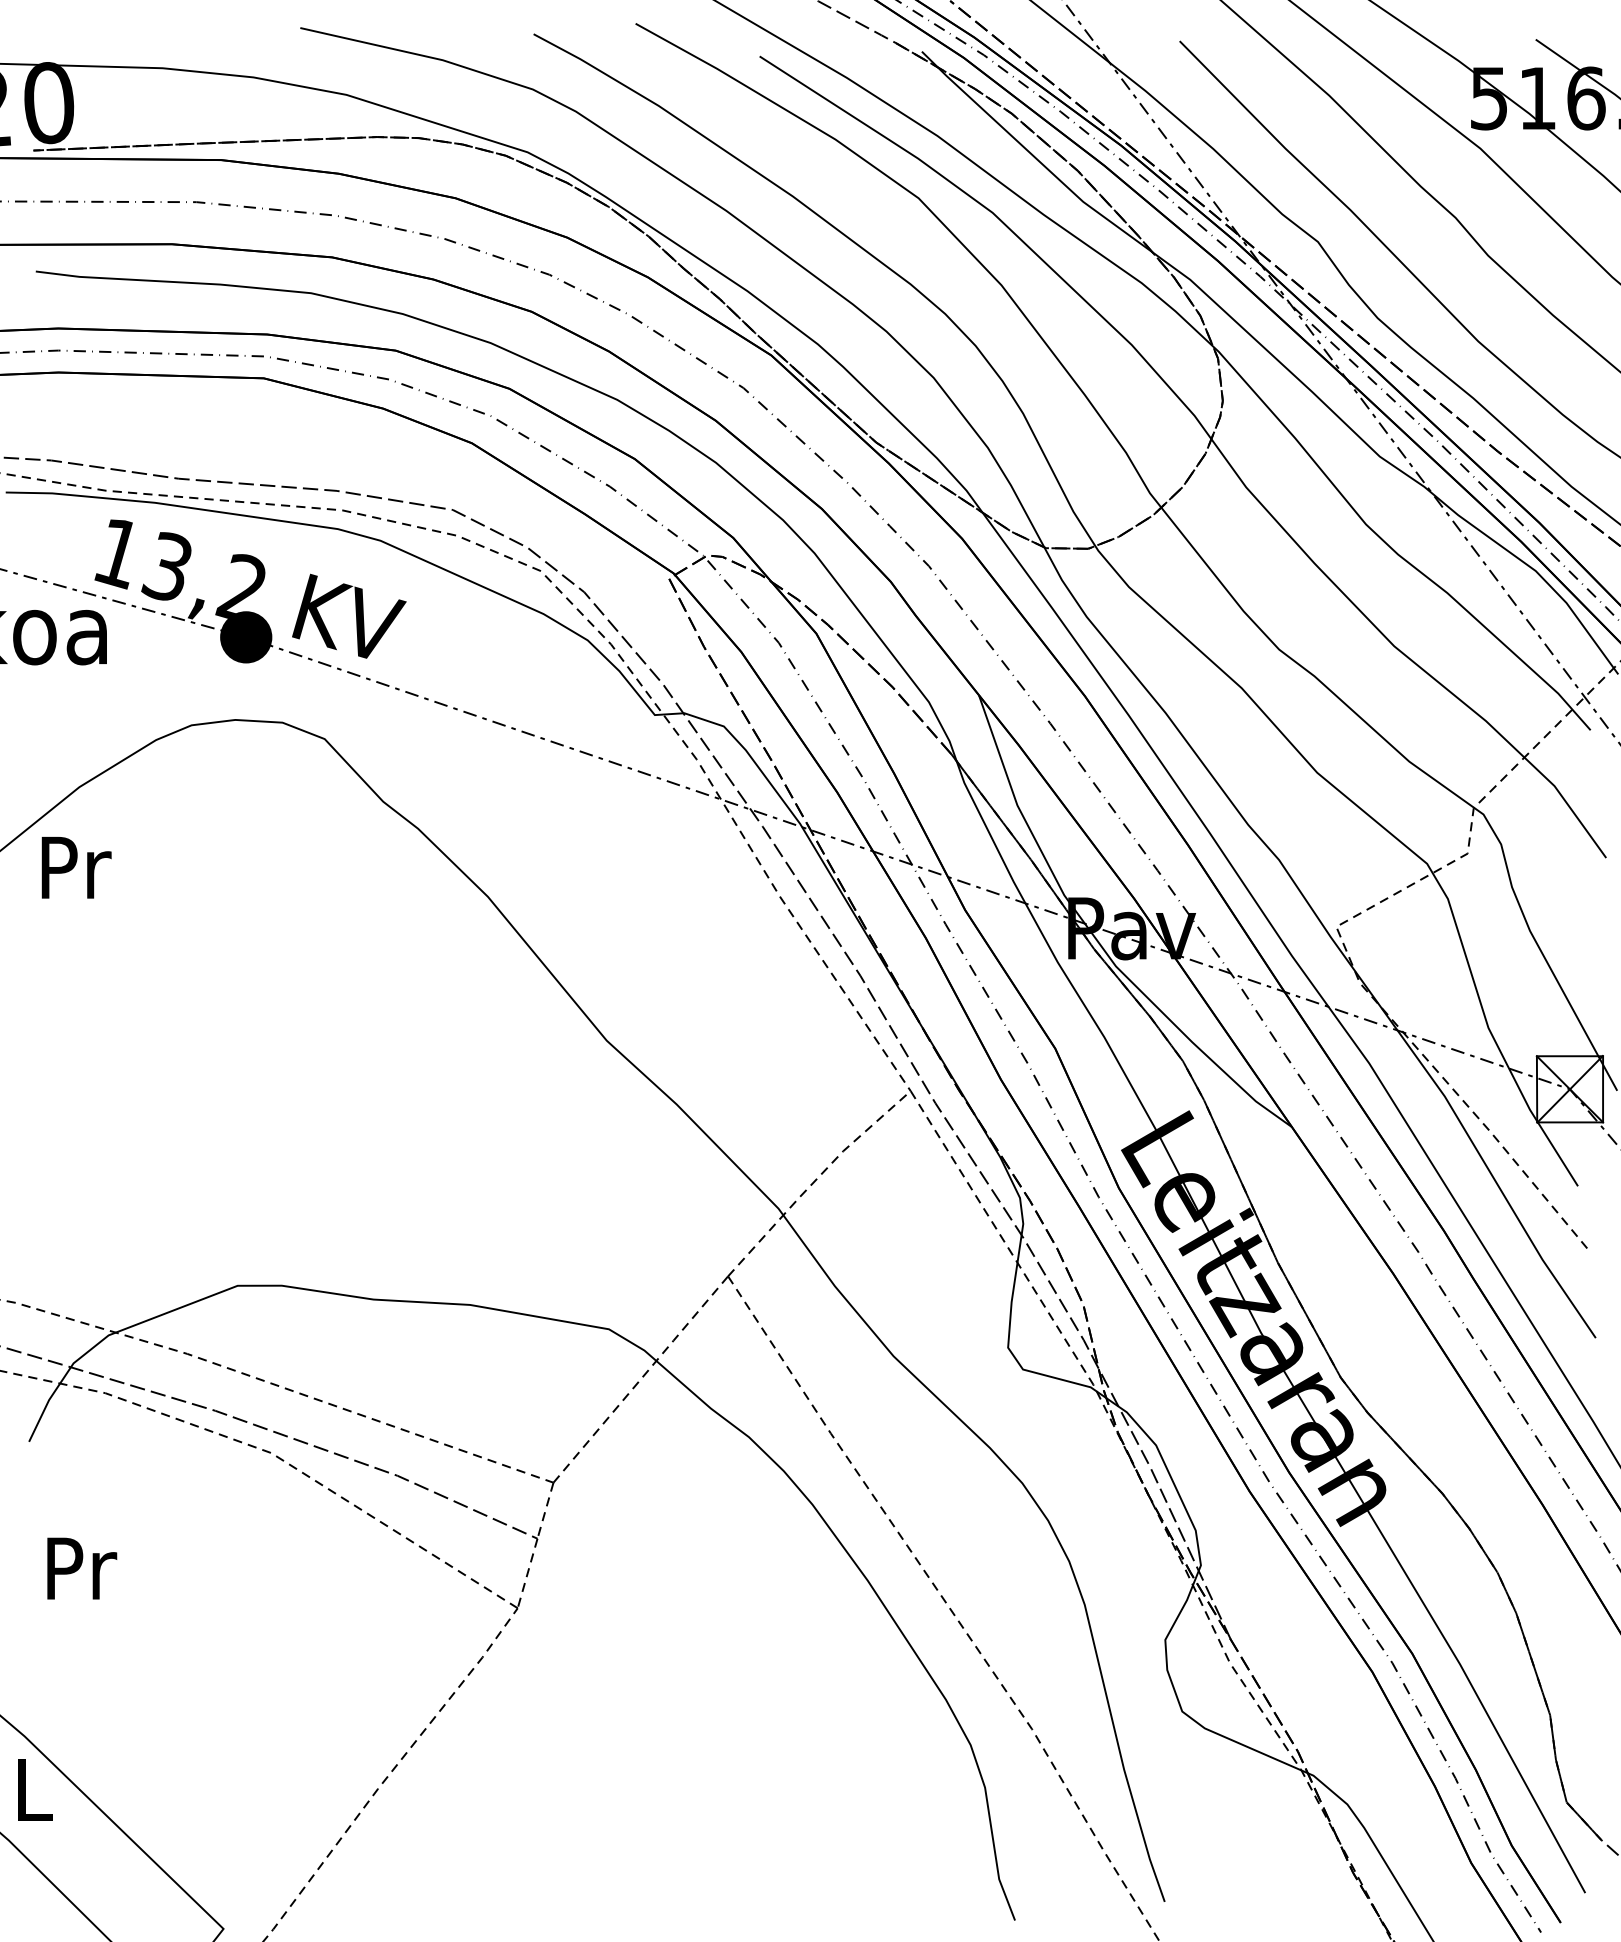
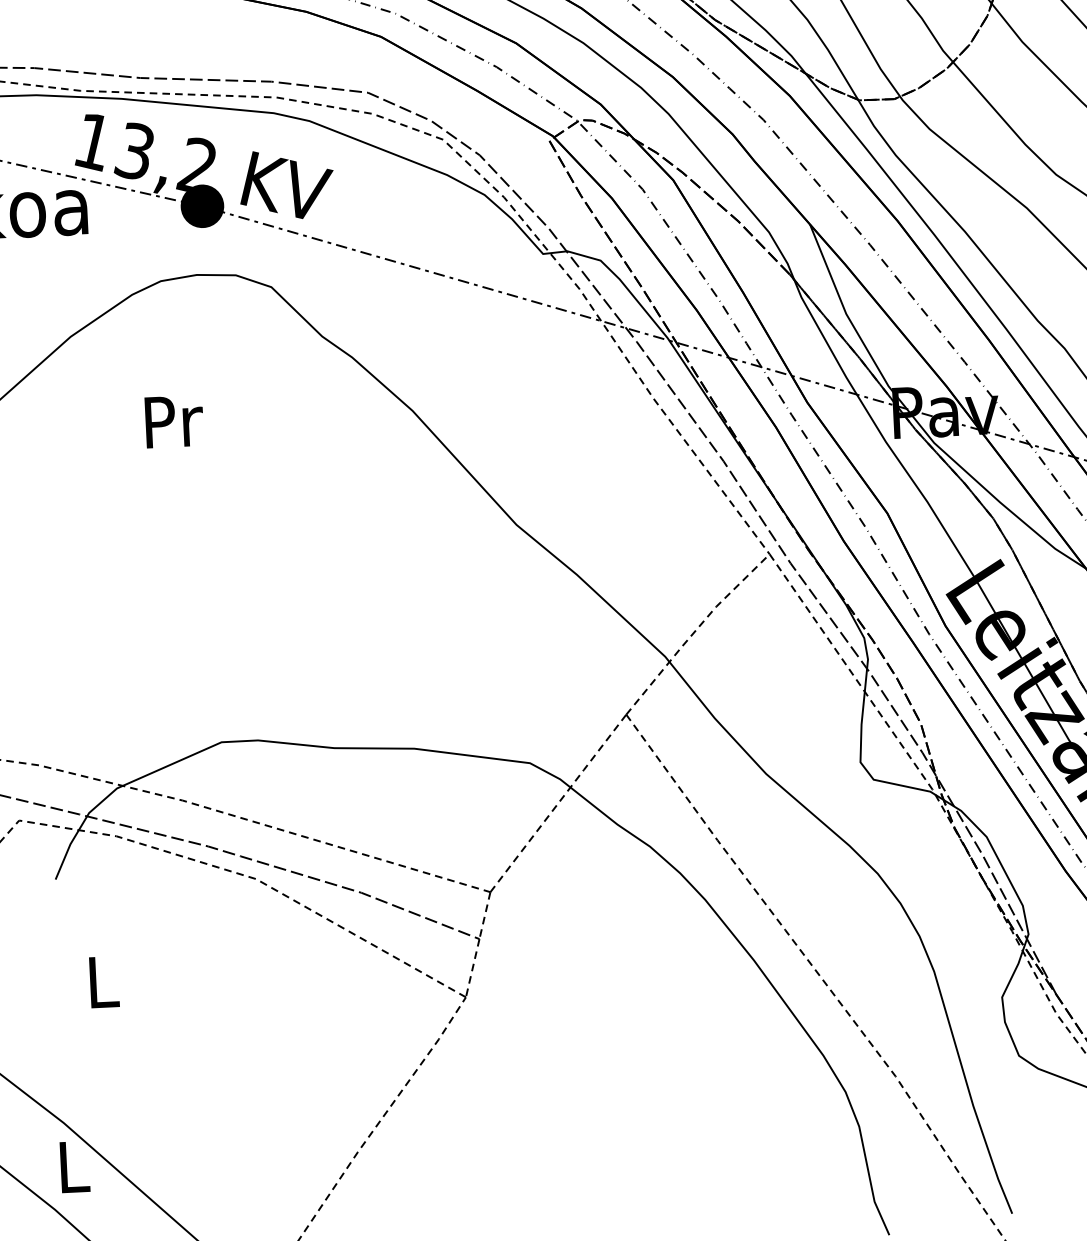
text: (76, 867) -> (174, 421), moved
text: (82, 1568) -> (104, 982), Pr -> L

